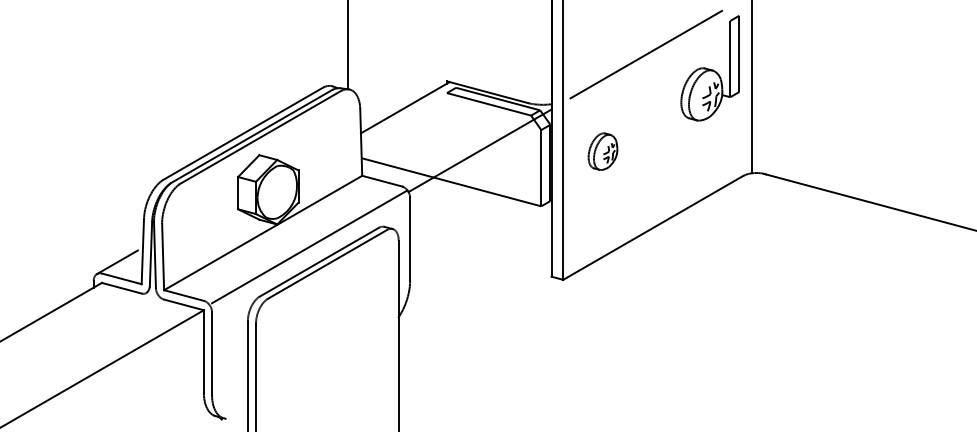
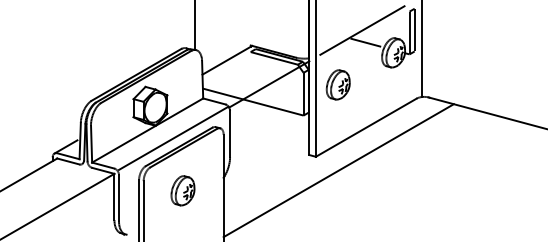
line: (651, 75) -> (365, 42), added
part: (601, 150) -> (337, 84), size x1.43
line: (603, 304) -> (338, 170), added
part: (325, 339) -> (182, 190), added

